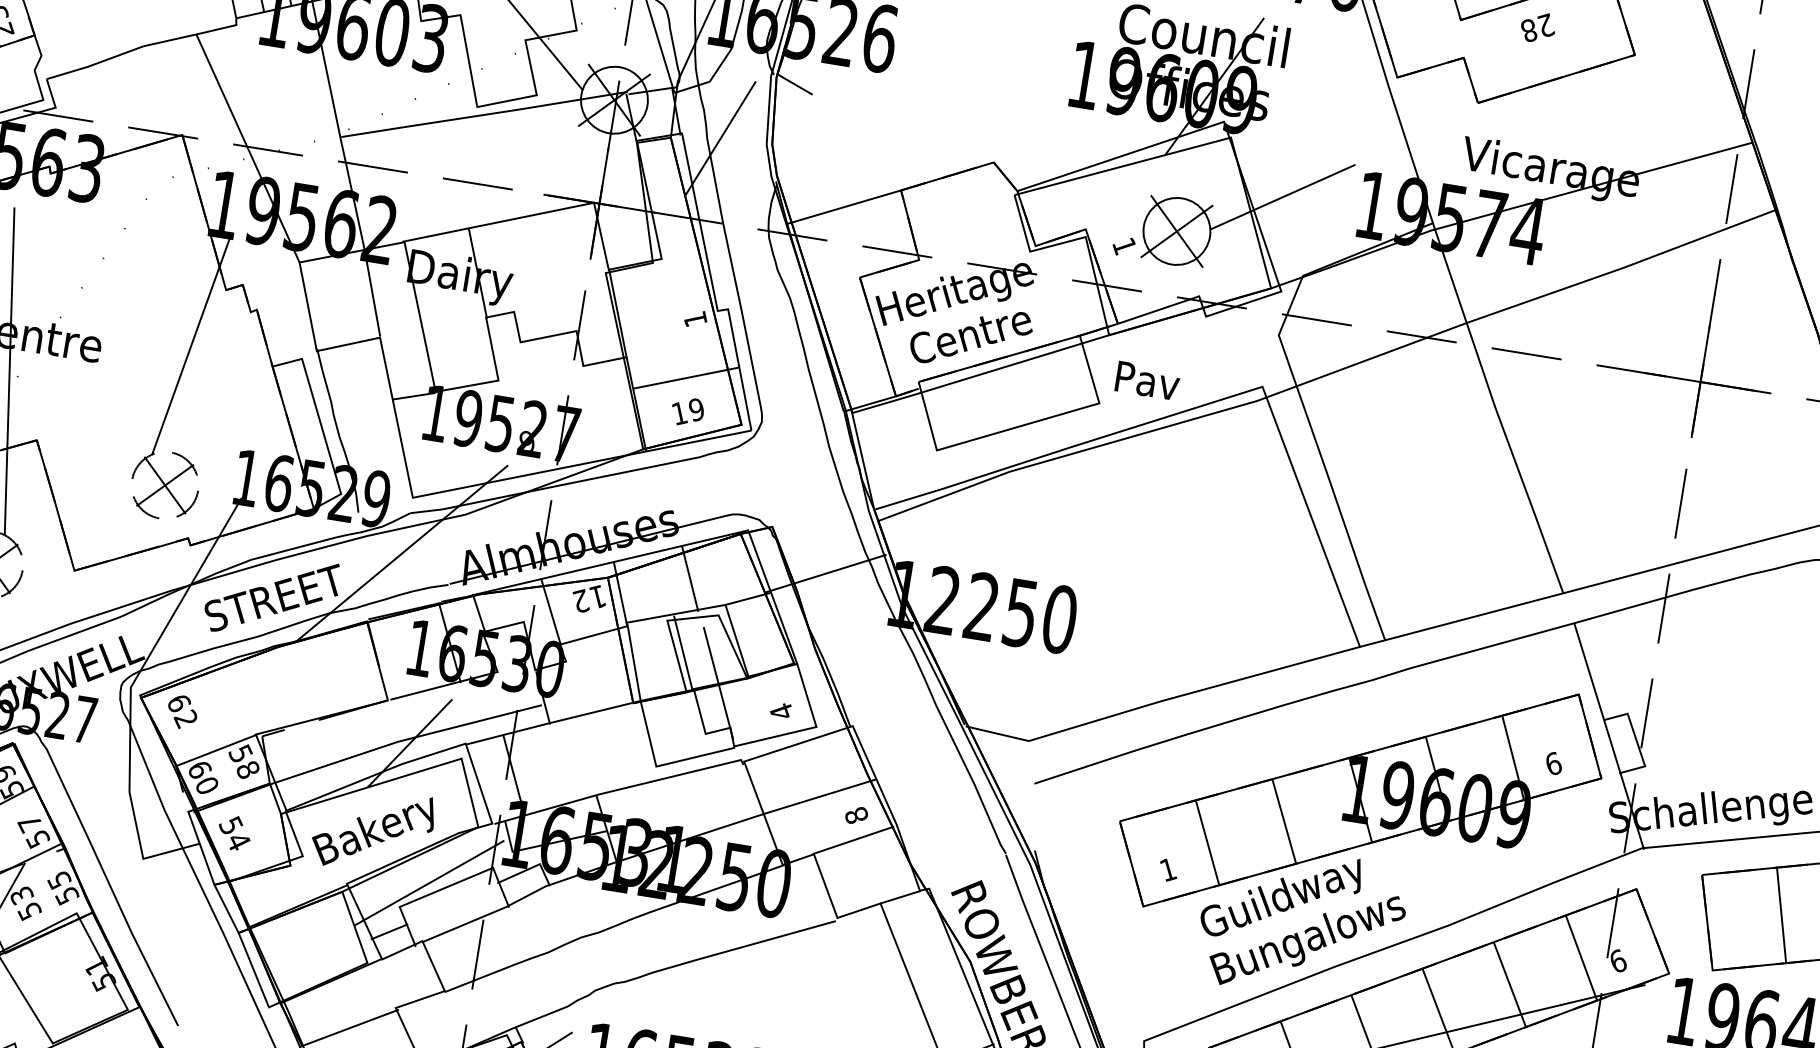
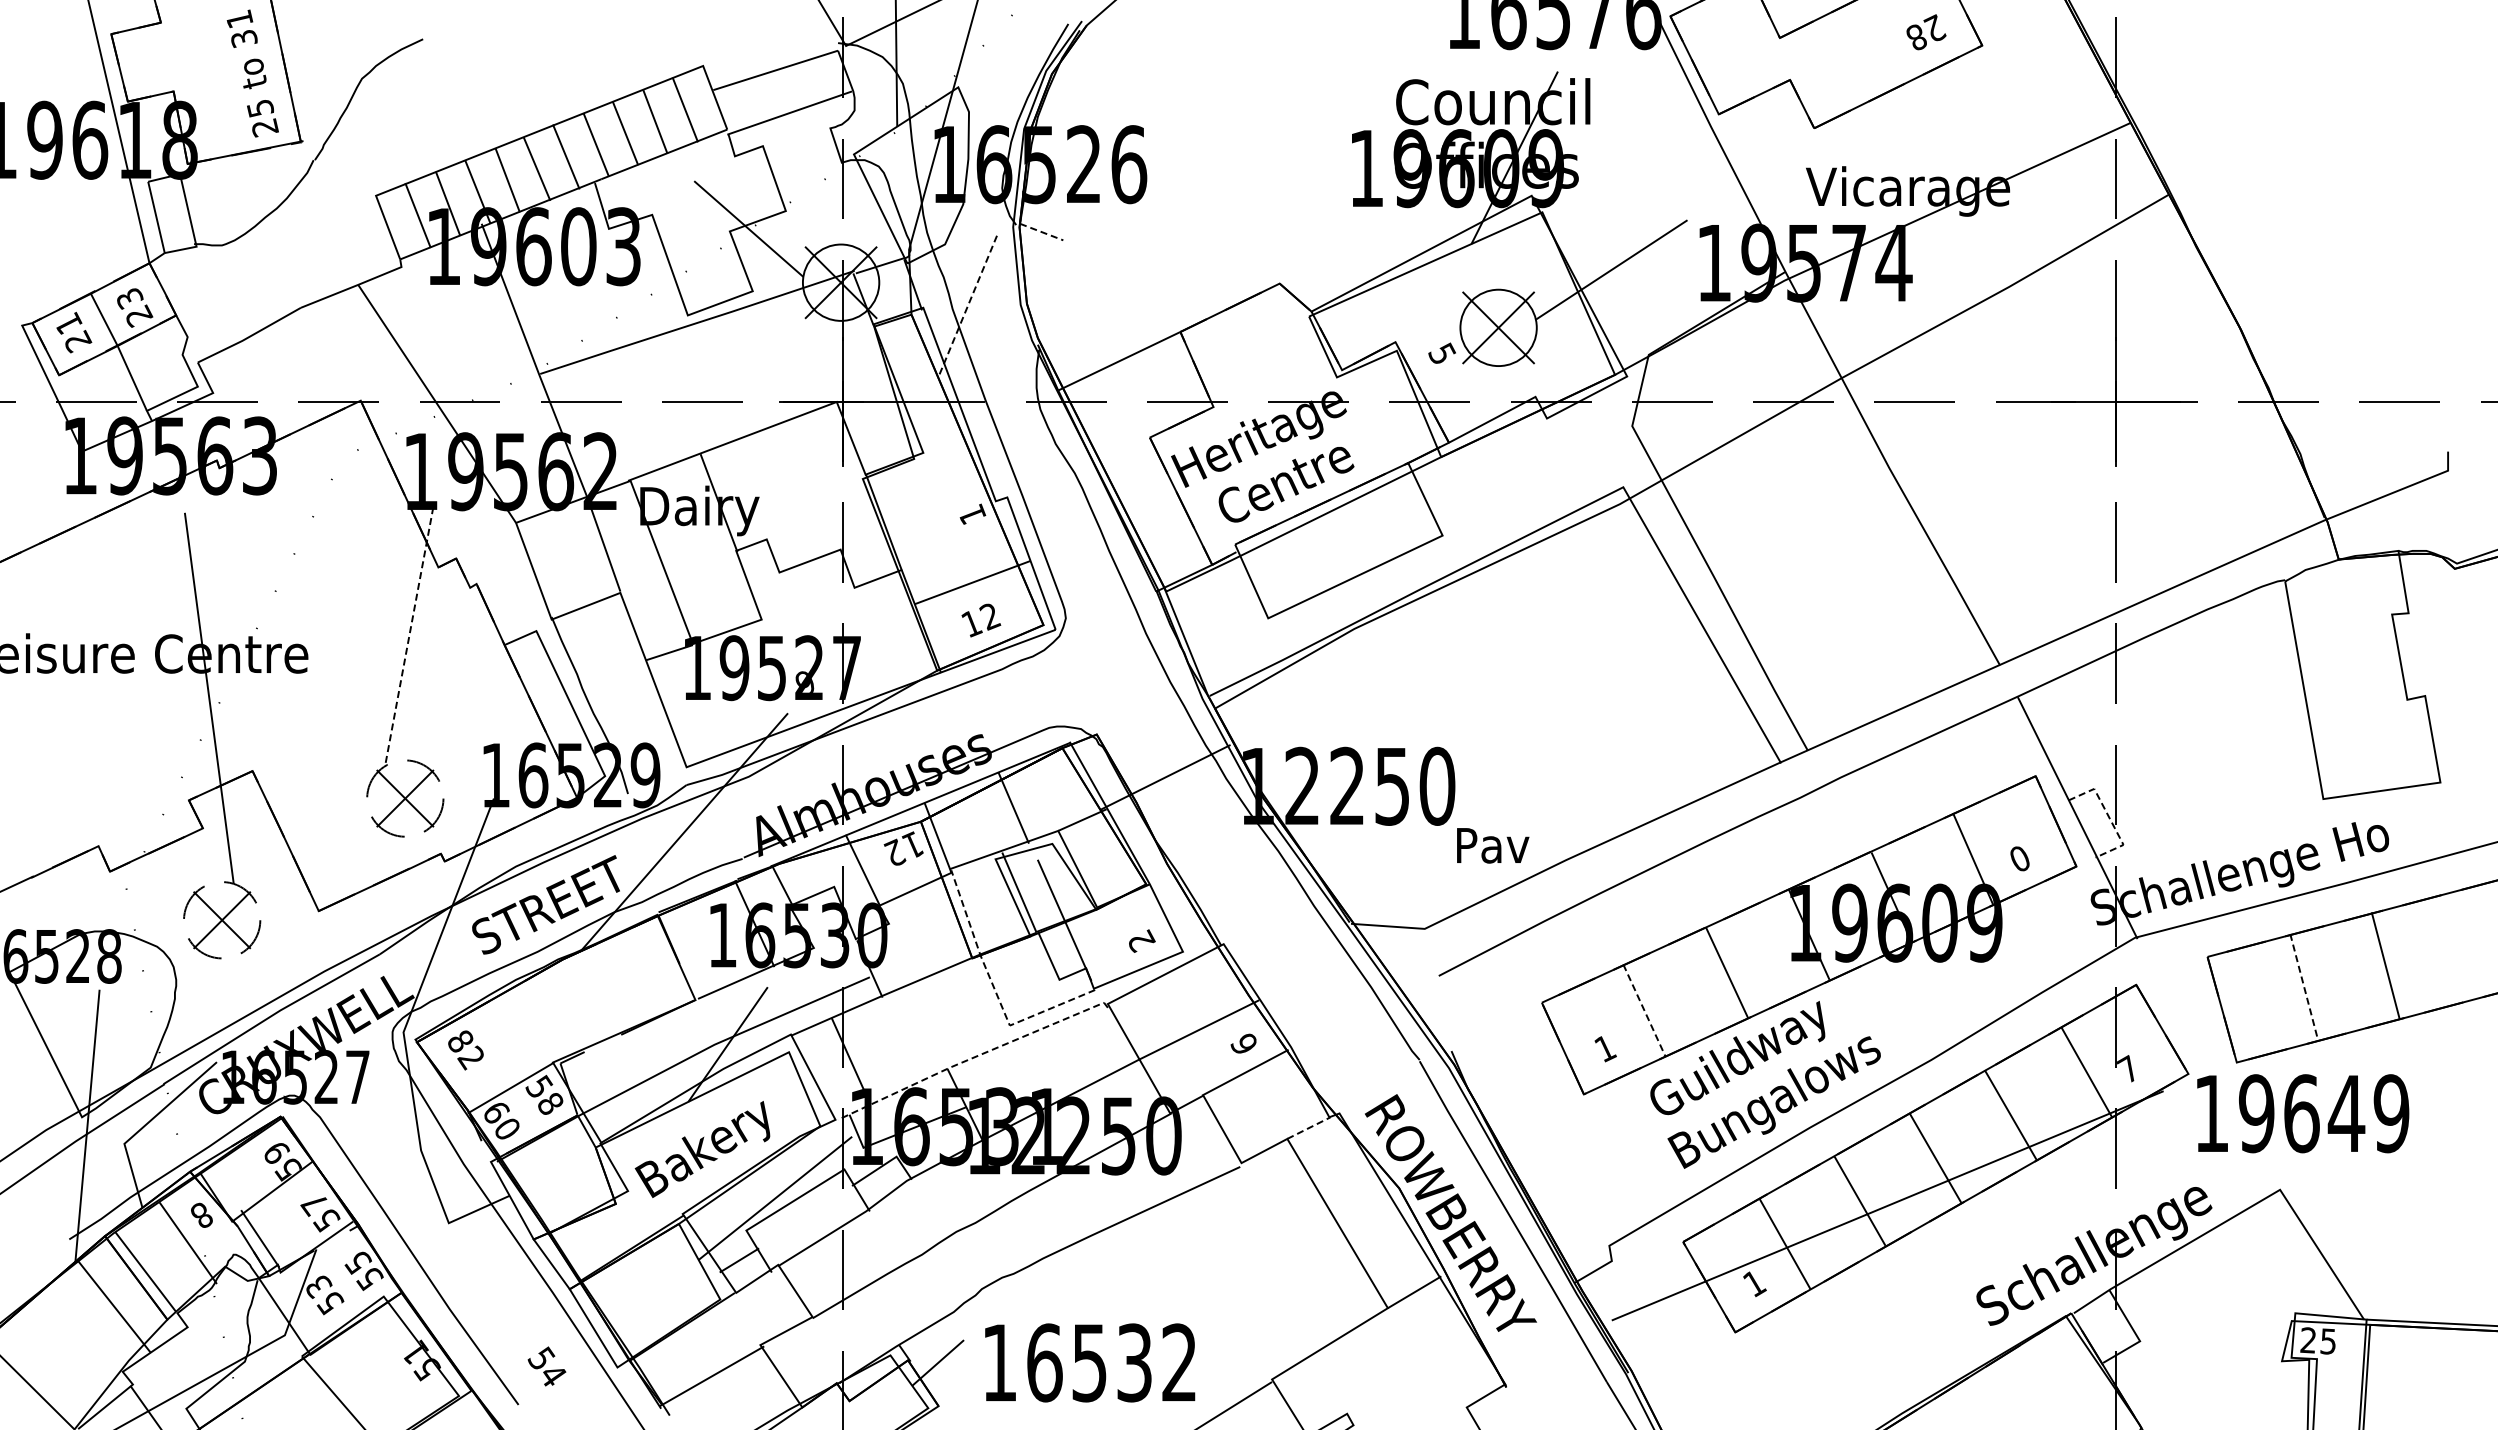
text: (1538, 27) -> (1926, 32), moved
line: (795, 85) -> (1042, 232), solid -> dashed
line: (720, 138) -> (967, 306), solid -> dashed
text: (1123, 246) -> (1441, 354), 1 -> 5
line: (191, 345) -> (409, 636), solid -> dashed
text: (1148, 380) -> (1493, 845), moved
text: (696, 409) -> (990, 616), 19 -> 12
text: (179, 703) -> (461, 1041), 62 -> 82
text: (782, 711) -> (1141, 940), 4 -> 2
line: (648, 735) -> (995, 991), solid -> dashed
line: (1636, 741) -> (2109, 818), solid -> dashed
text: (1554, 763) -> (2020, 858), 6 -> 0
line: (619, 788) -> (972, 1057), solid -> dashed
text: (855, 814) -> (1243, 1043), 8 -> 6
text: (234, 833) -> (546, 1366), moved
line: (1207, 842) -> (1644, 1010), solid -> dashed
line: (901, 896) -> (1309, 1127), solid -> dashed
line: (1781, 915) -> (2304, 987), solid -> dashed
text: (1618, 960) -> (2128, 1068), 6 -> 7

